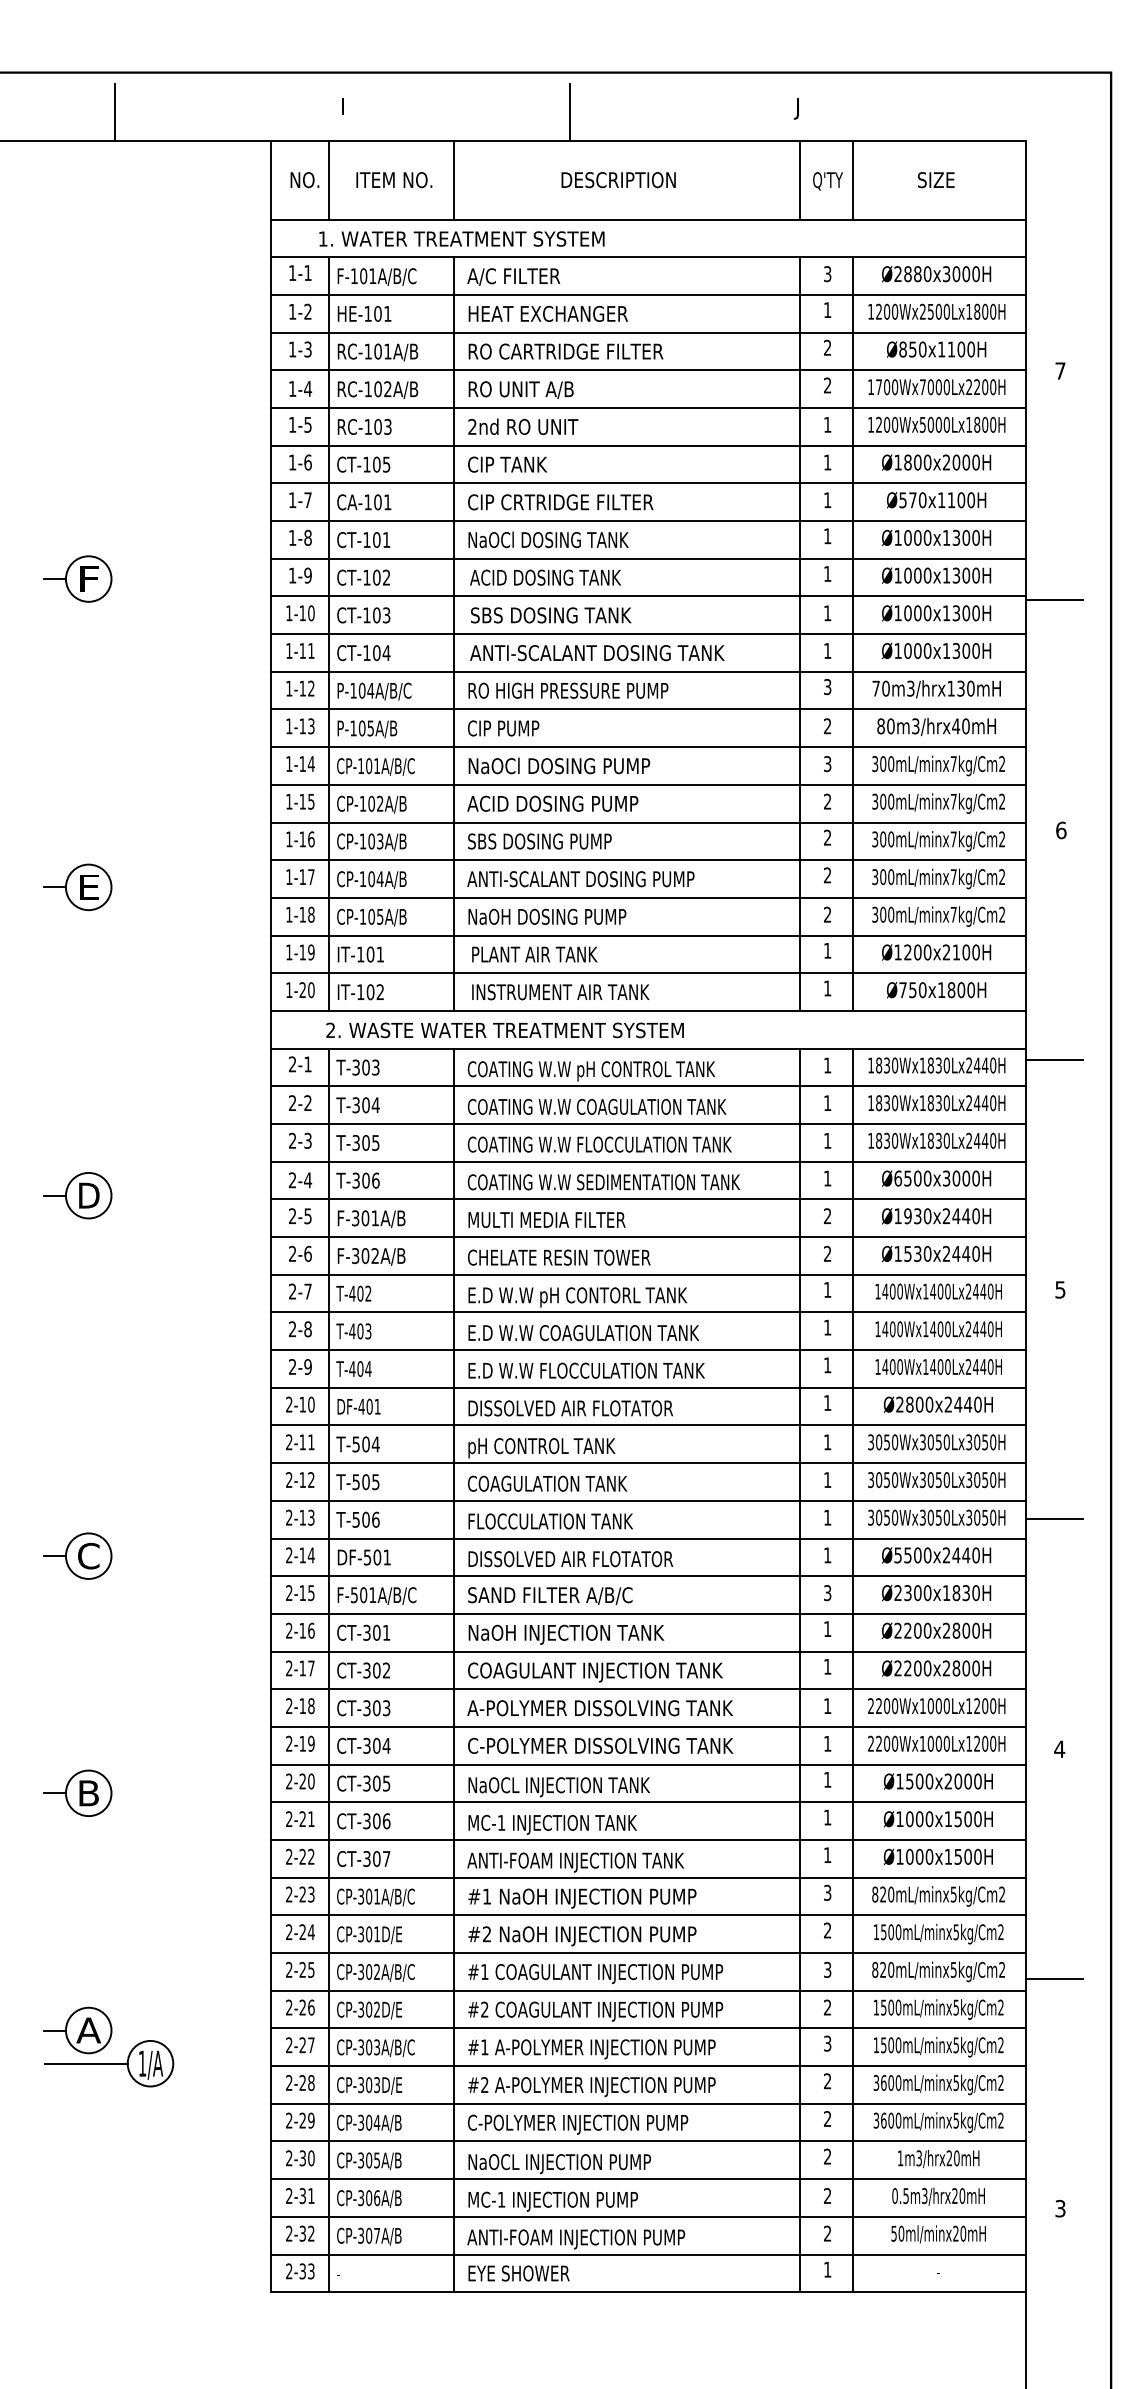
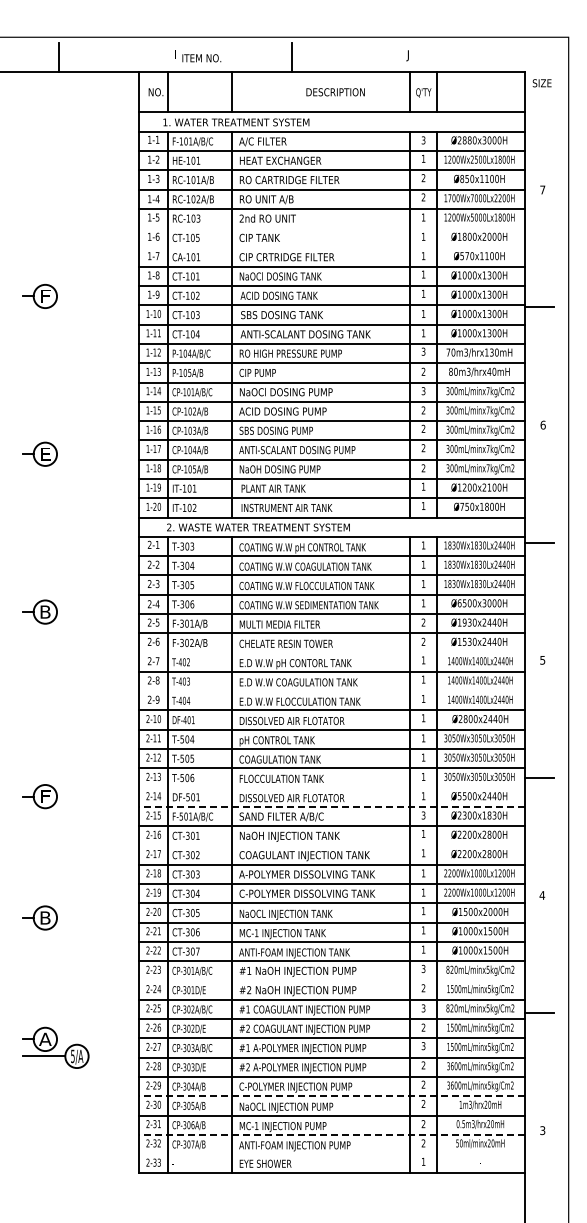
text: (393, 180) -> (201, 58), moved
text: (618, 180) -> (335, 92), moved
text: (934, 180) -> (541, 83), moved
line: (647, 446) -> (331, 228), removed
line: (647, 483) -> (331, 247), removed
text: (88, 1194) -> (45, 611), D -> B
line: (647, 1274) -> (331, 652), removed
line: (647, 1350) -> (331, 691), removed
line: (647, 1538) -> (331, 787), removed
text: (87, 1555) -> (44, 796), C -> F
line: (647, 1575) -> (331, 806), solid -> dashed
line: (647, 1651) -> (331, 845), removed
line: (647, 1915) -> (331, 980), removed
text: (141, 2063) -> (72, 1056), 1/A -> 5/A
line: (647, 2142) -> (331, 1096), solid -> dashed
line: (647, 2216) -> (331, 1134), solid -> dashed
line: (647, 2255) -> (331, 1154), removed

